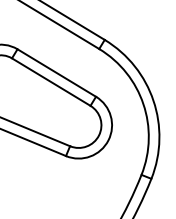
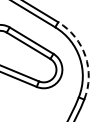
arc: (153, 101) -> (85, 56), solid -> dashed

